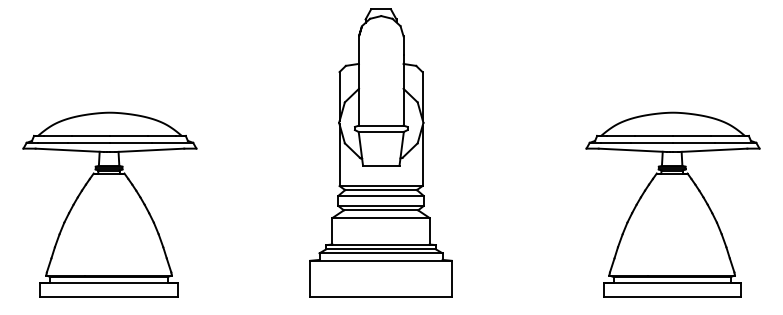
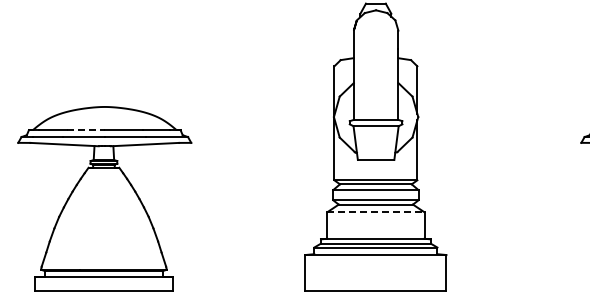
line: (91, 135) -> (86, 129), solid -> dashed
line: (381, 218) -> (376, 212), solid -> dashed

